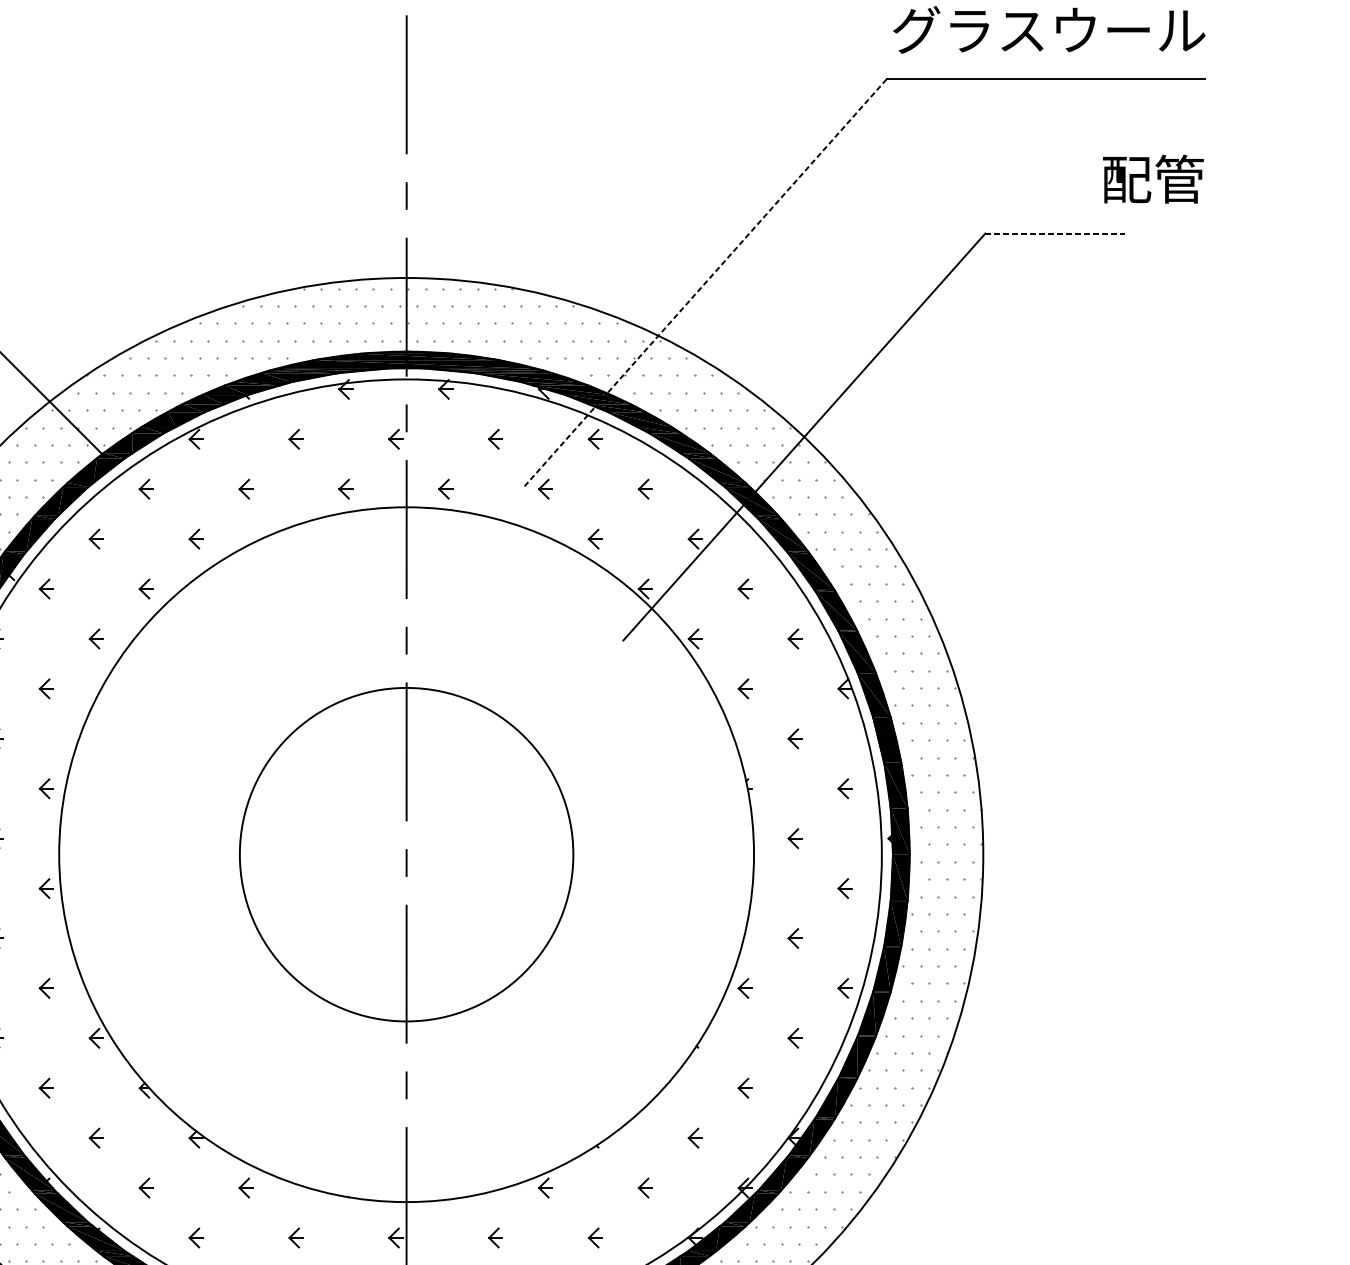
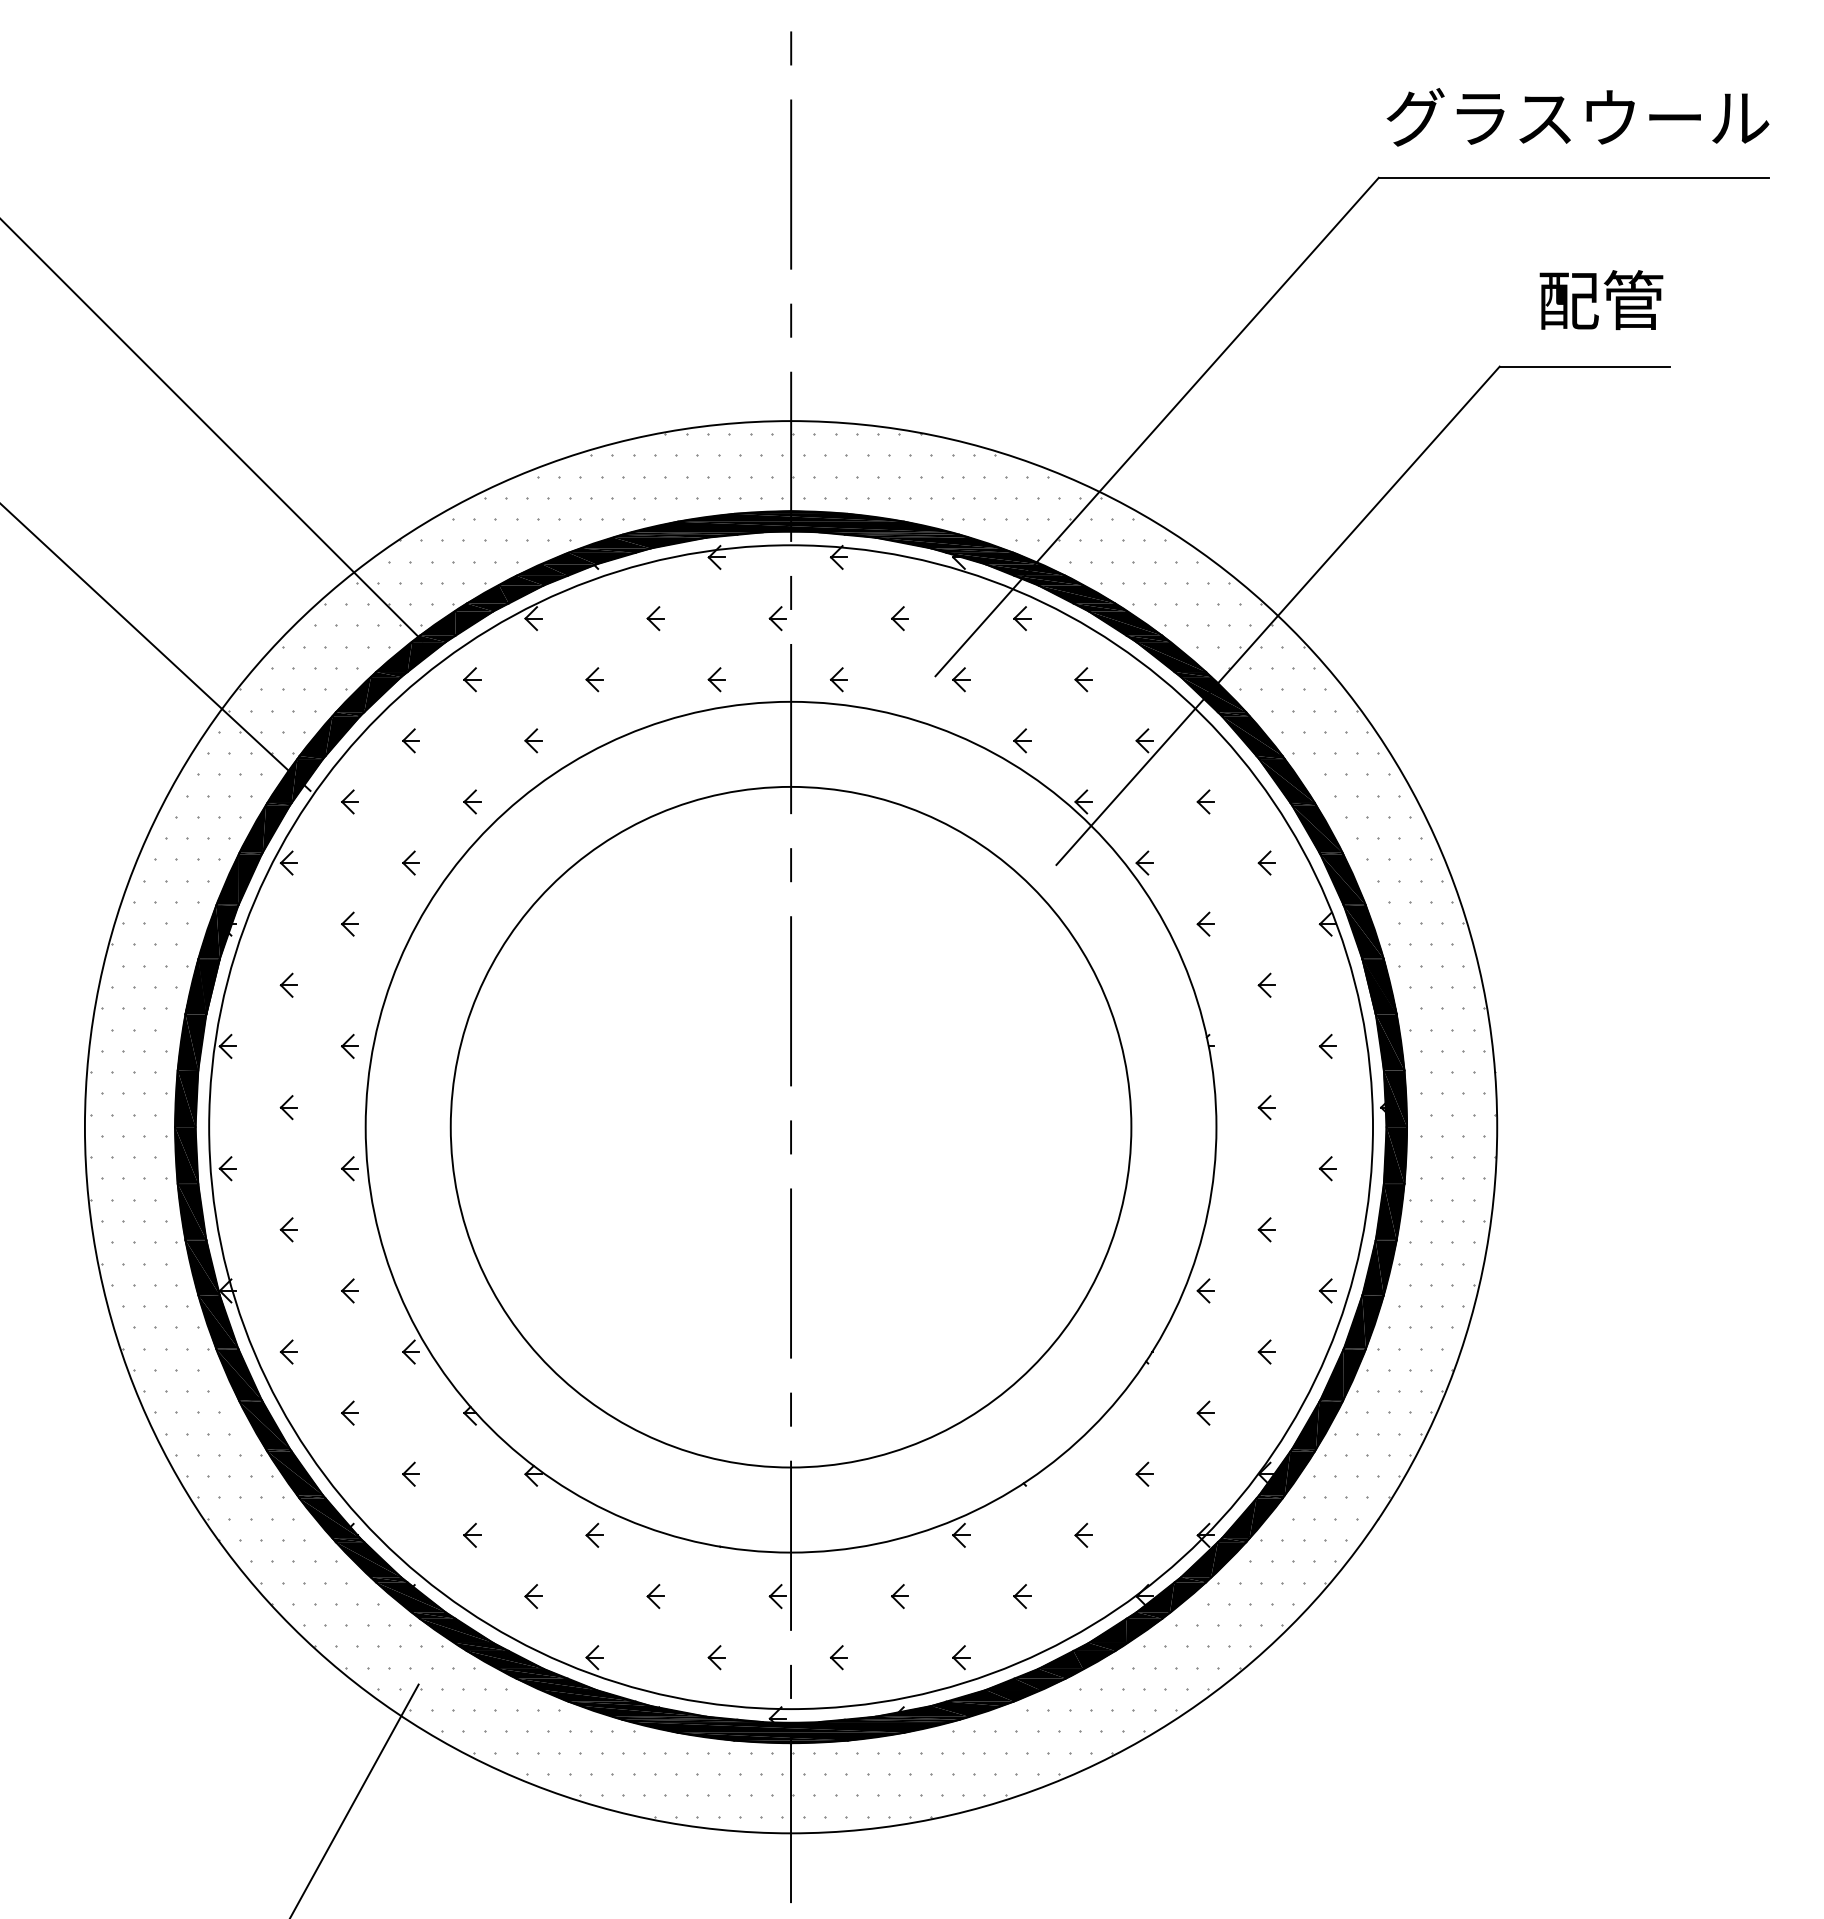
text: (1153, 178) -> (1601, 299), moved
line: (1055, 233) -> (1585, 366), dashed -> solid
line: (705, 283) -> (1157, 427), dashed -> solid
circle: (406, 854) -> (790, 1126), size x1.67

